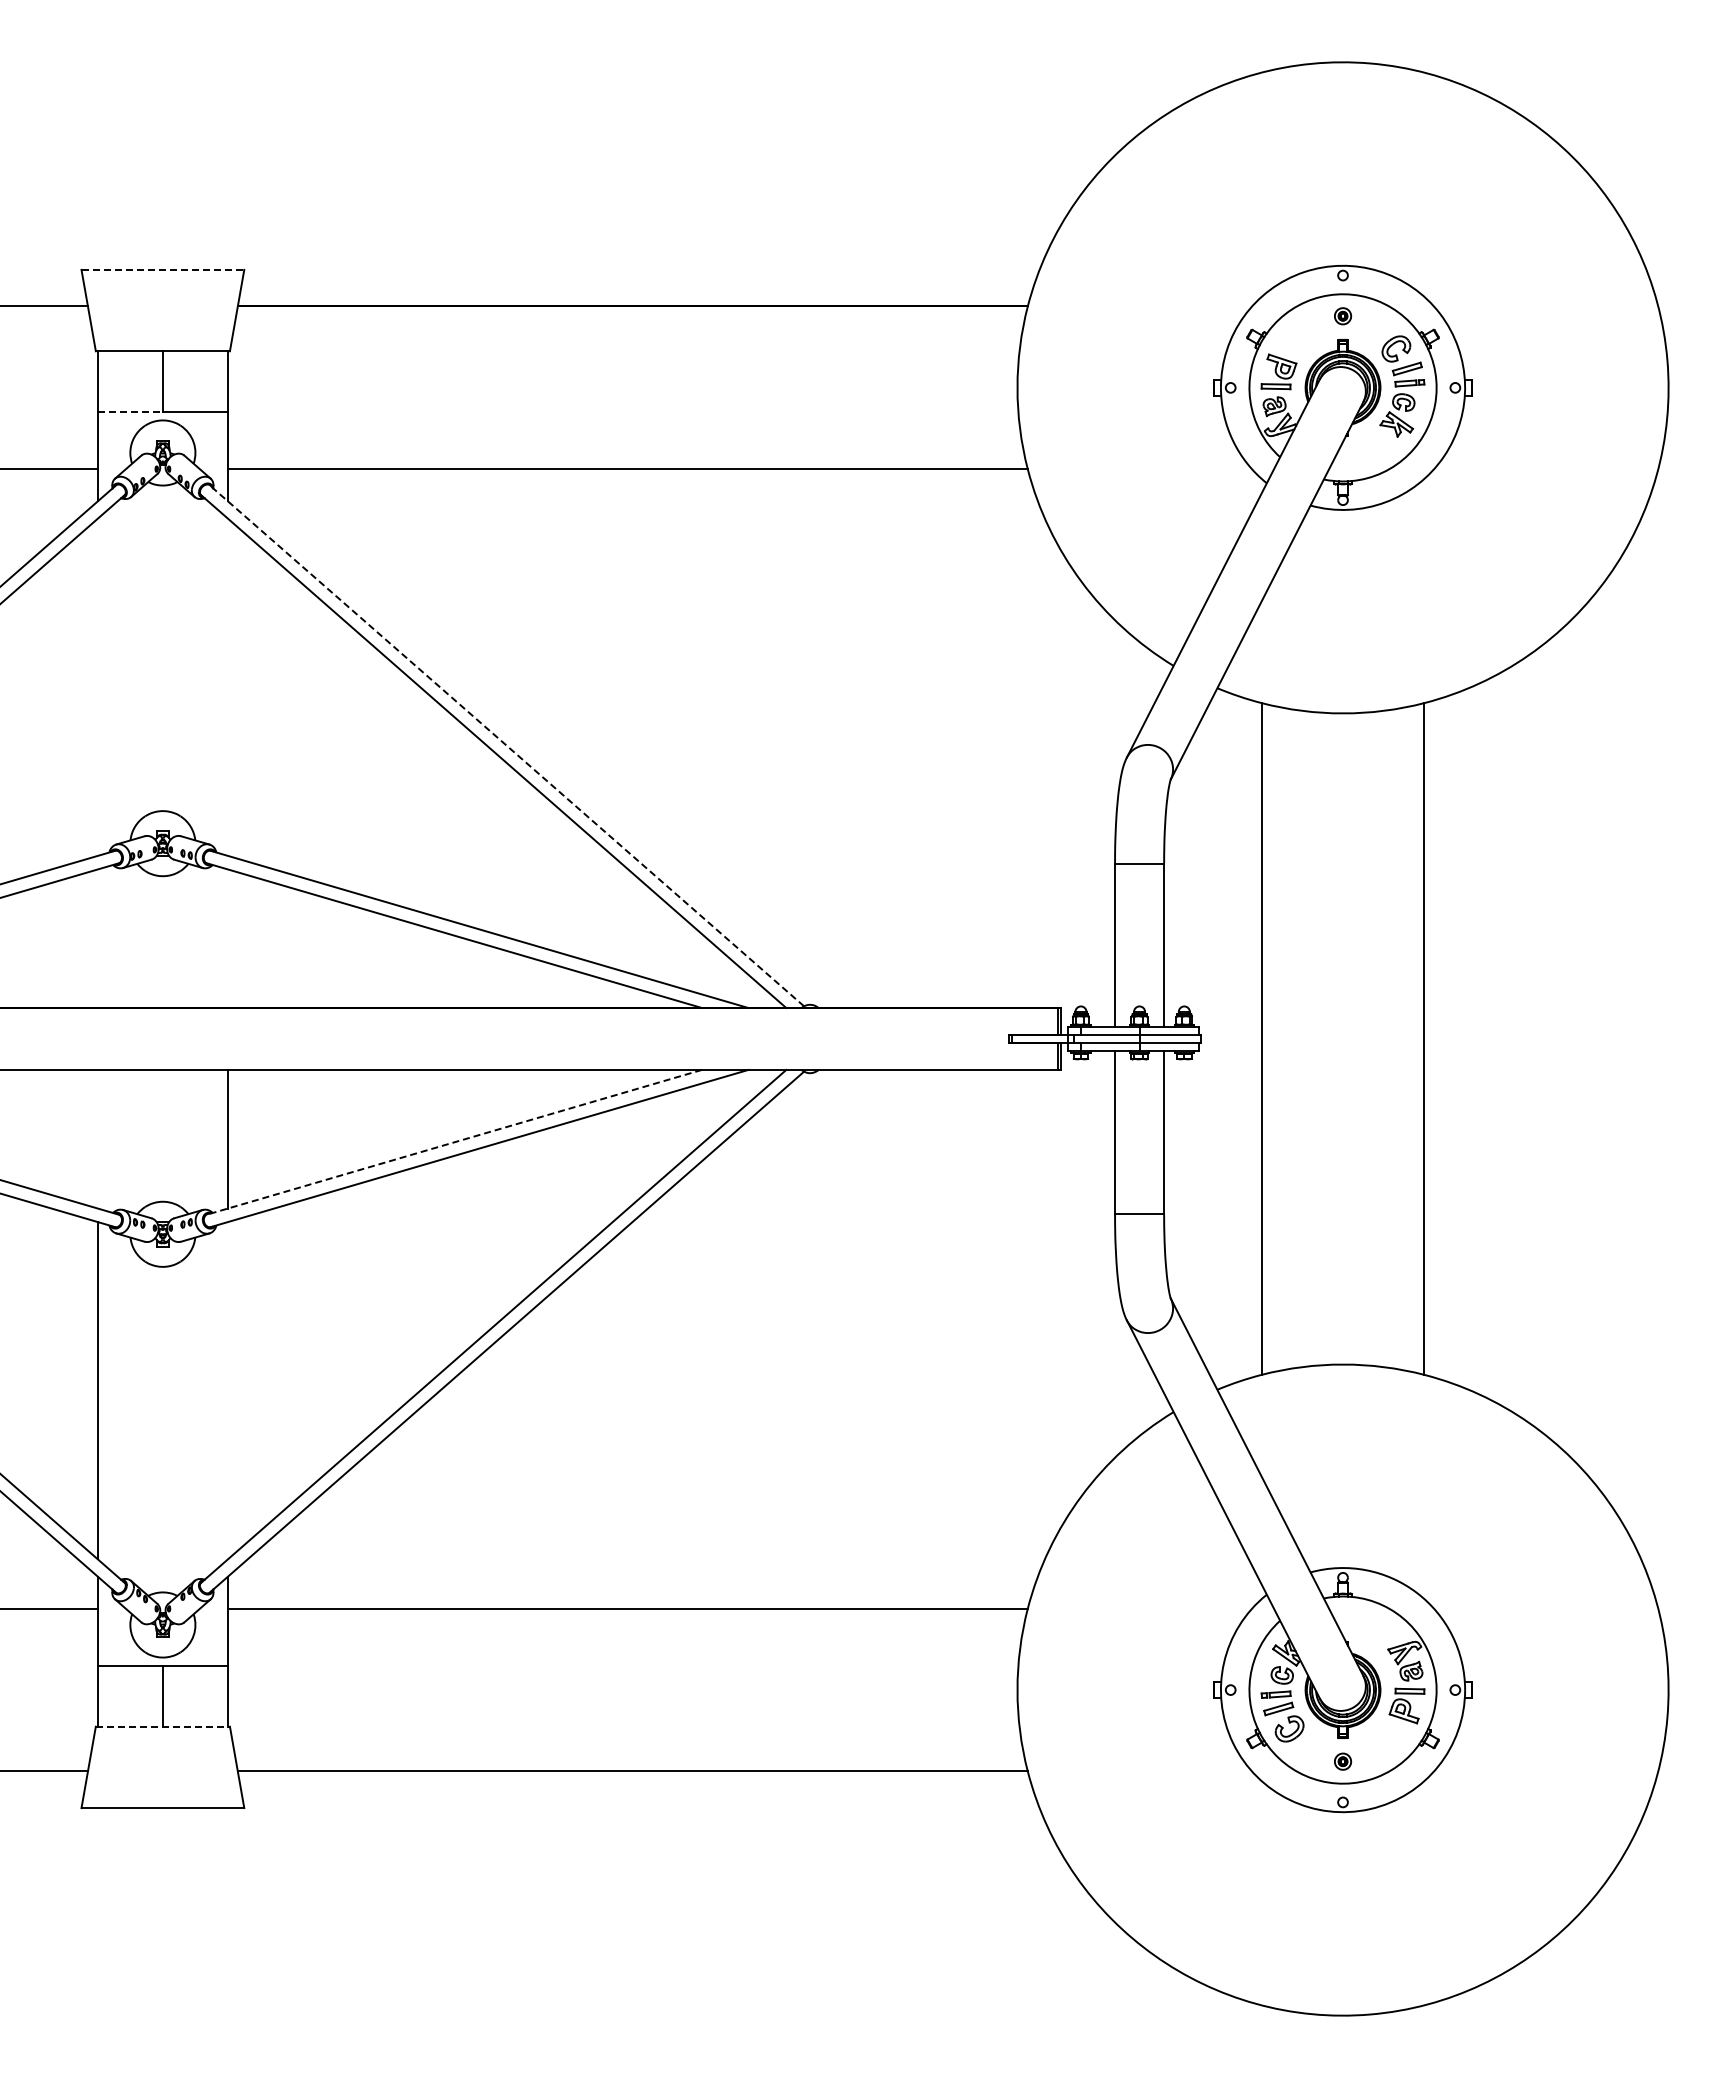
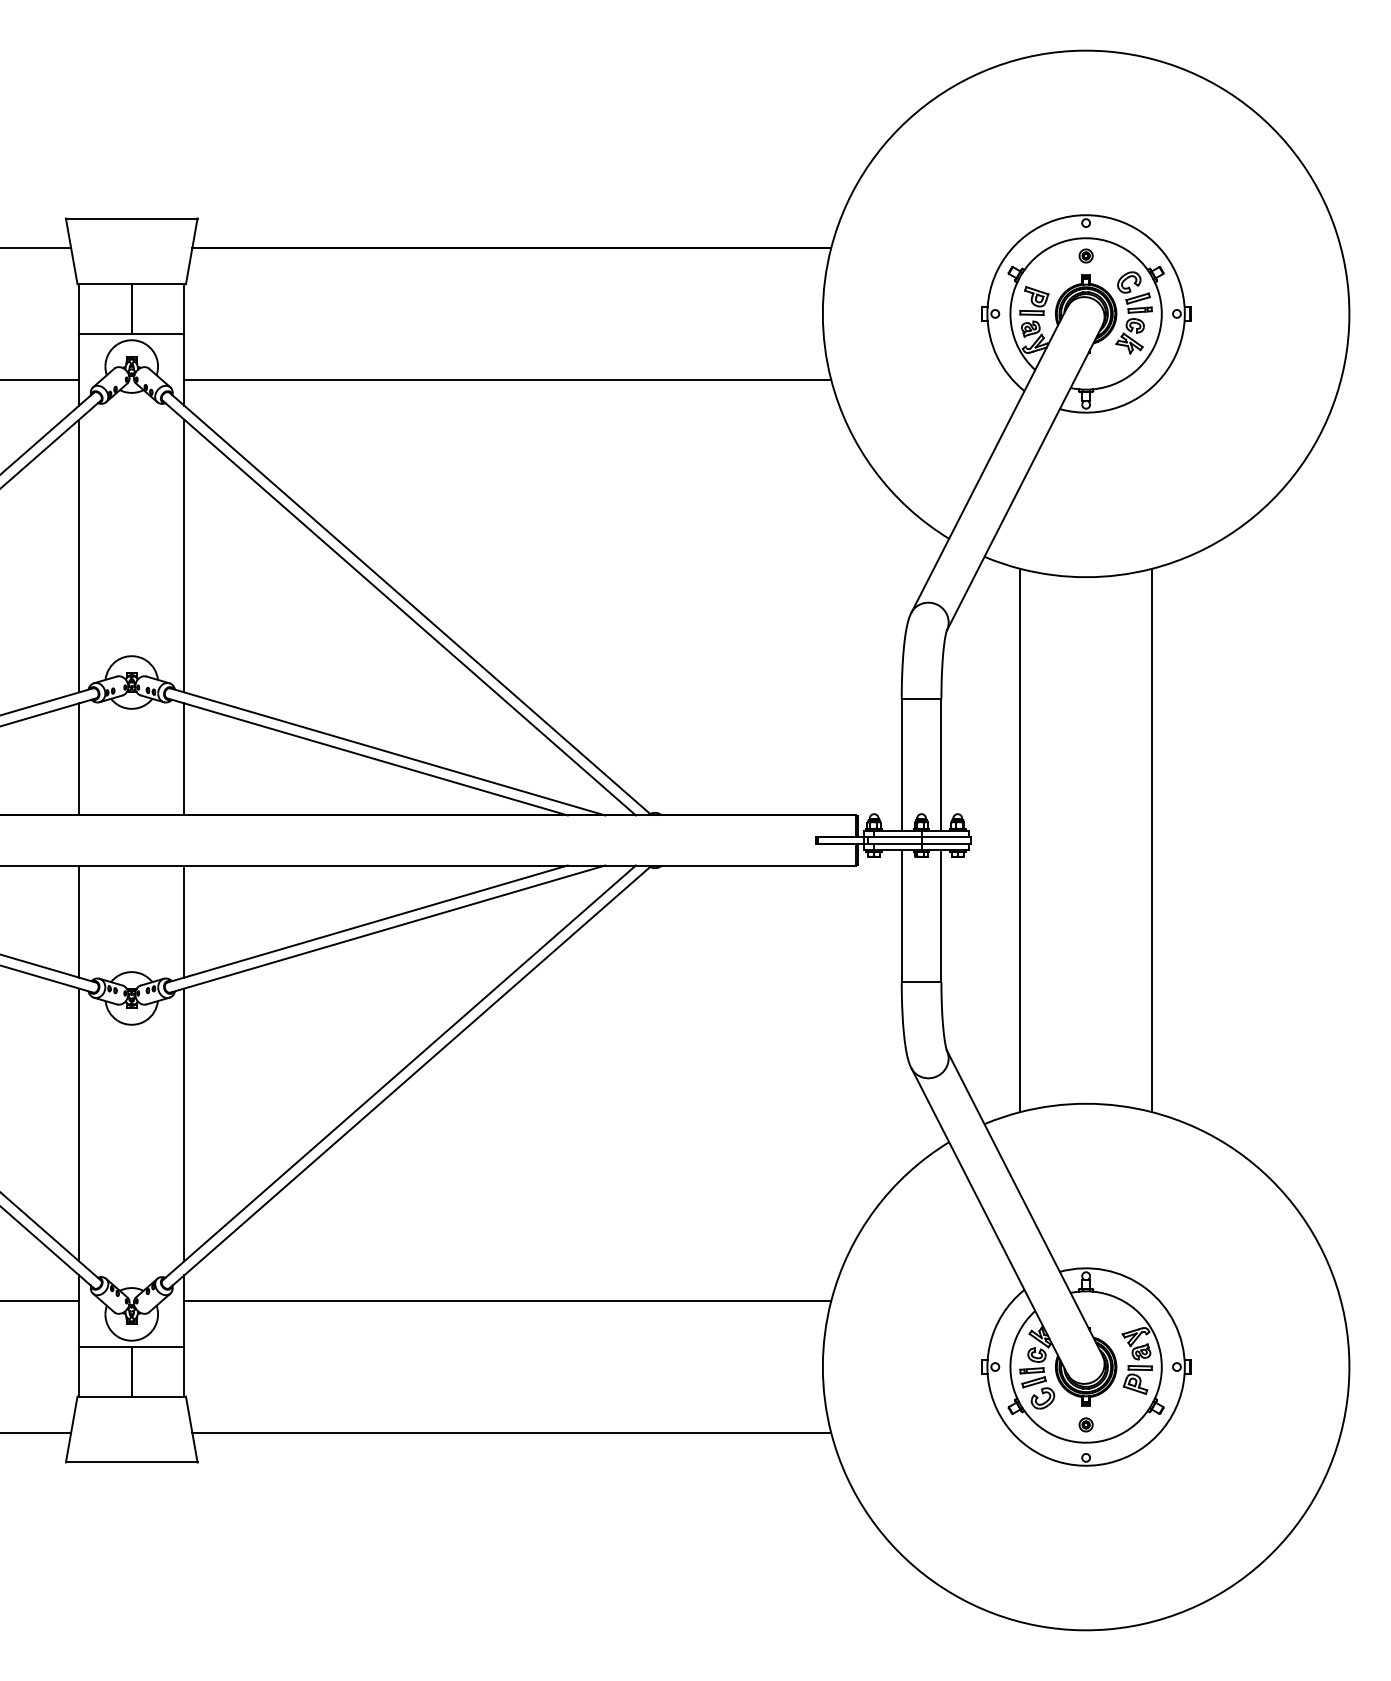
line: (163, 269) -> (132, 218), dashed -> solid
line: (130, 412) -> (105, 333), dashed -> solid
line: (97, 686) -> (78, 555), added
line: (228, 686) -> (184, 555), added
line: (506, 745) -> (409, 603), dashed -> solid
line: (97, 938) -> (78, 759), added
line: (228, 938) -> (184, 759), added
line: (97, 1138) -> (78, 920), added
line: (453, 1142) -> (366, 924), dashed -> solid
line: (228, 1390) -> (184, 1124), added
line: (163, 1726) -> (132, 1396), dashed -> solid

